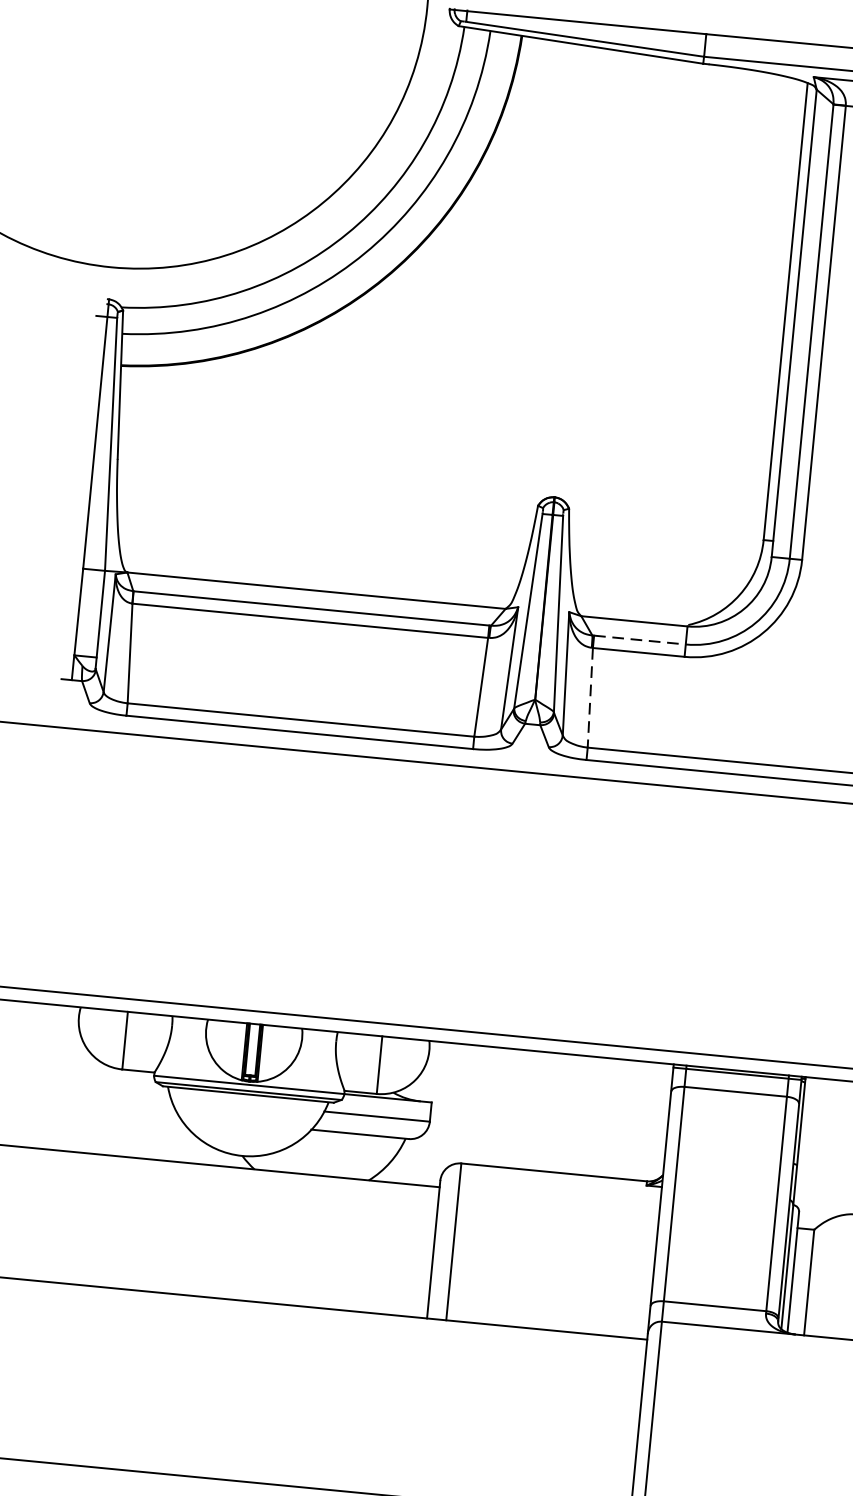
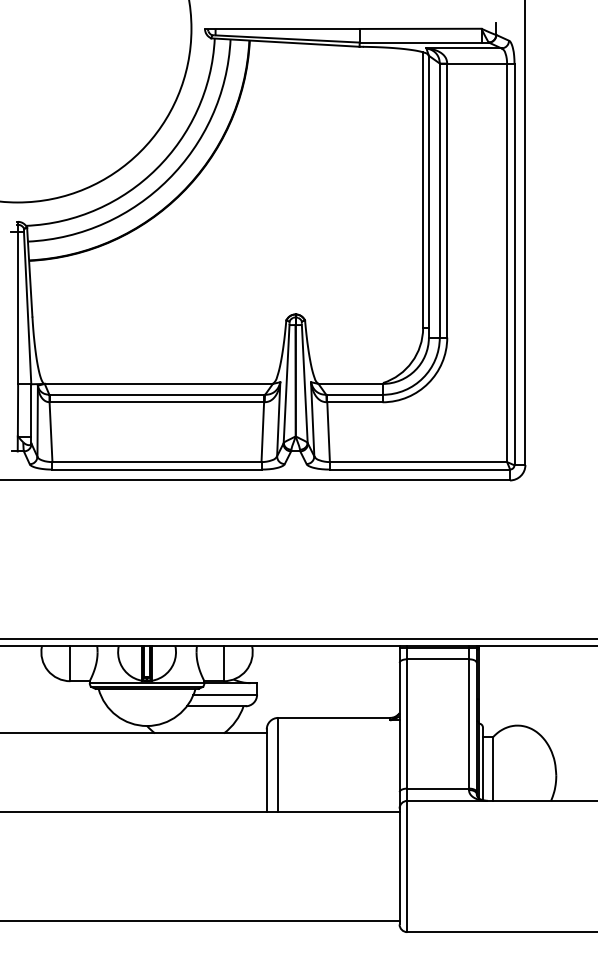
line: (639, 639) -> (354, 394), dashed -> solid
line: (590, 698) -> (328, 432), dashed -> solid

